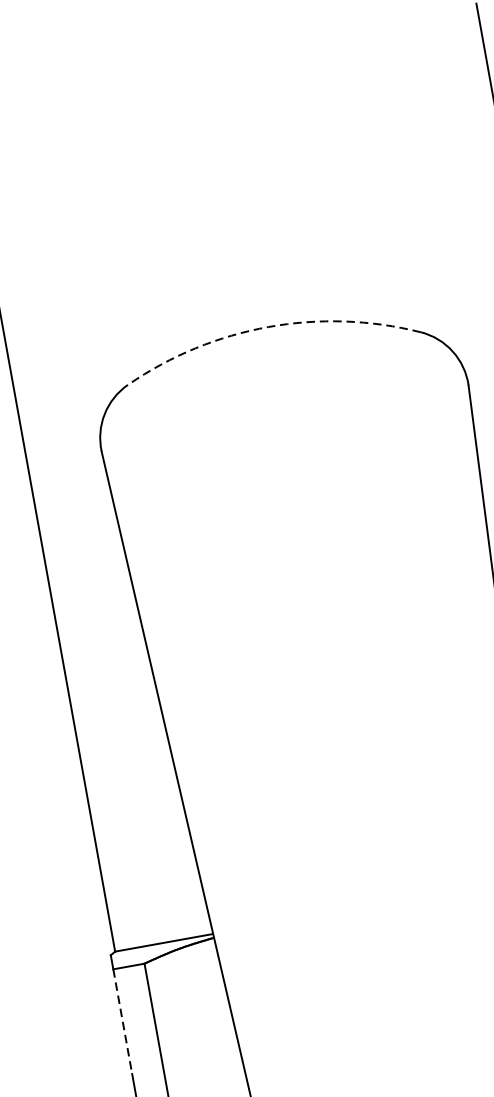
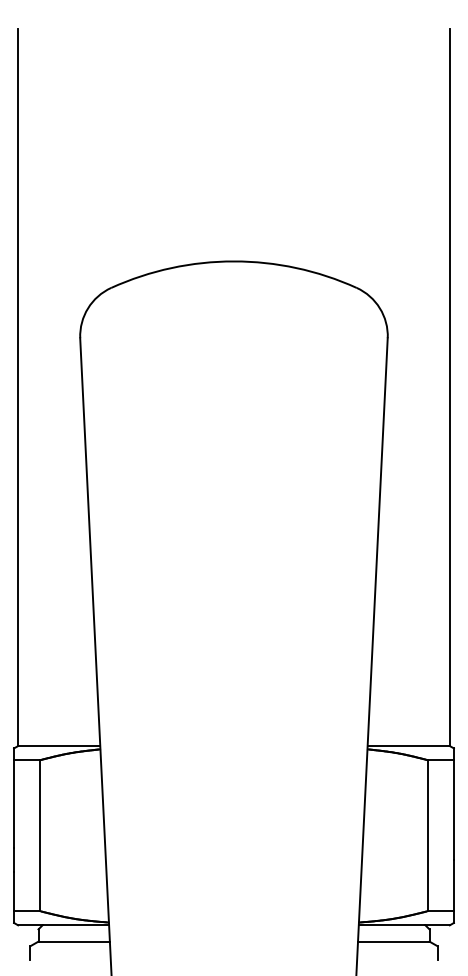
arc: (269, 326) -> (234, 261), dashed -> solid
line: (123, 1022) -> (14, 804), dashed -> solid

